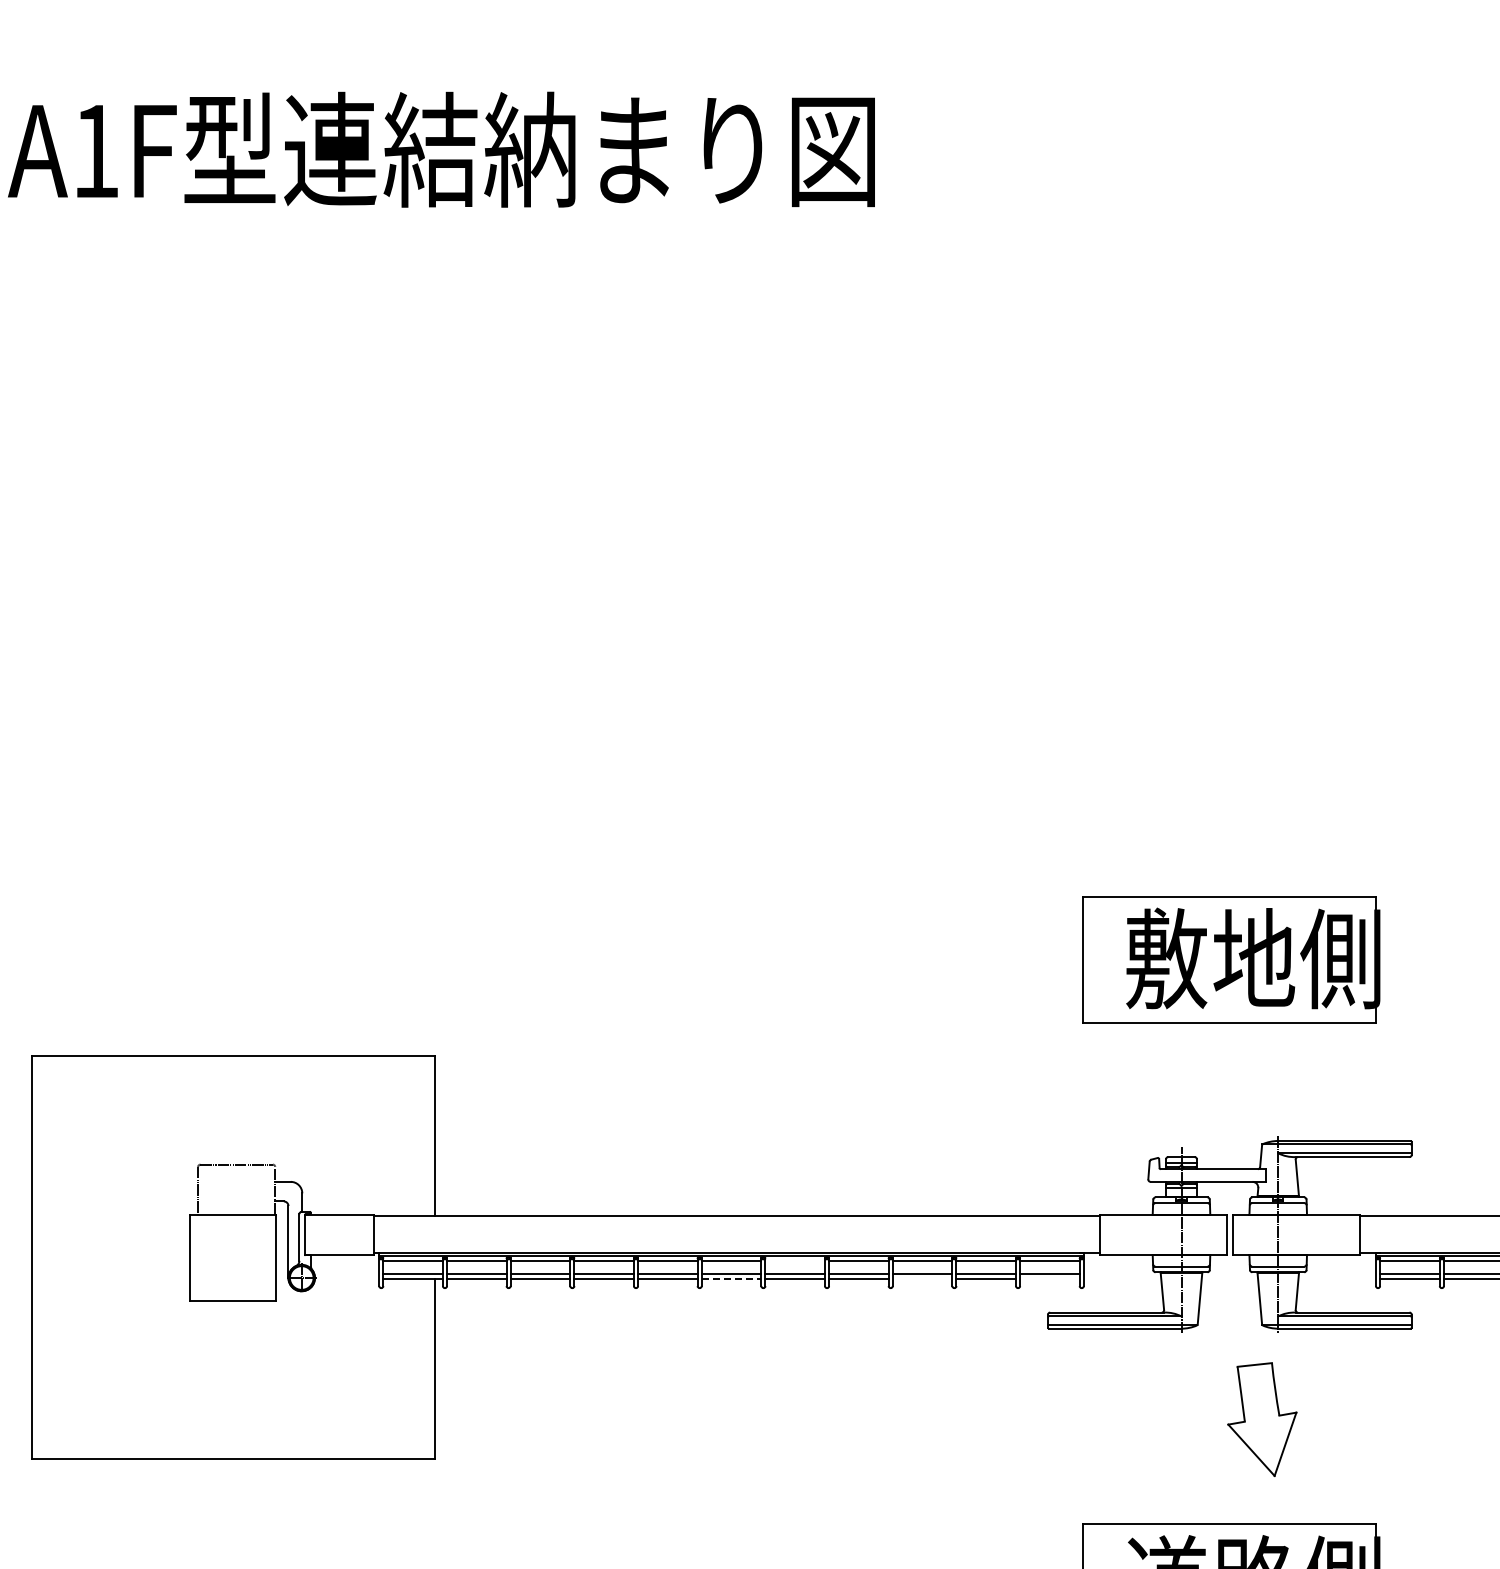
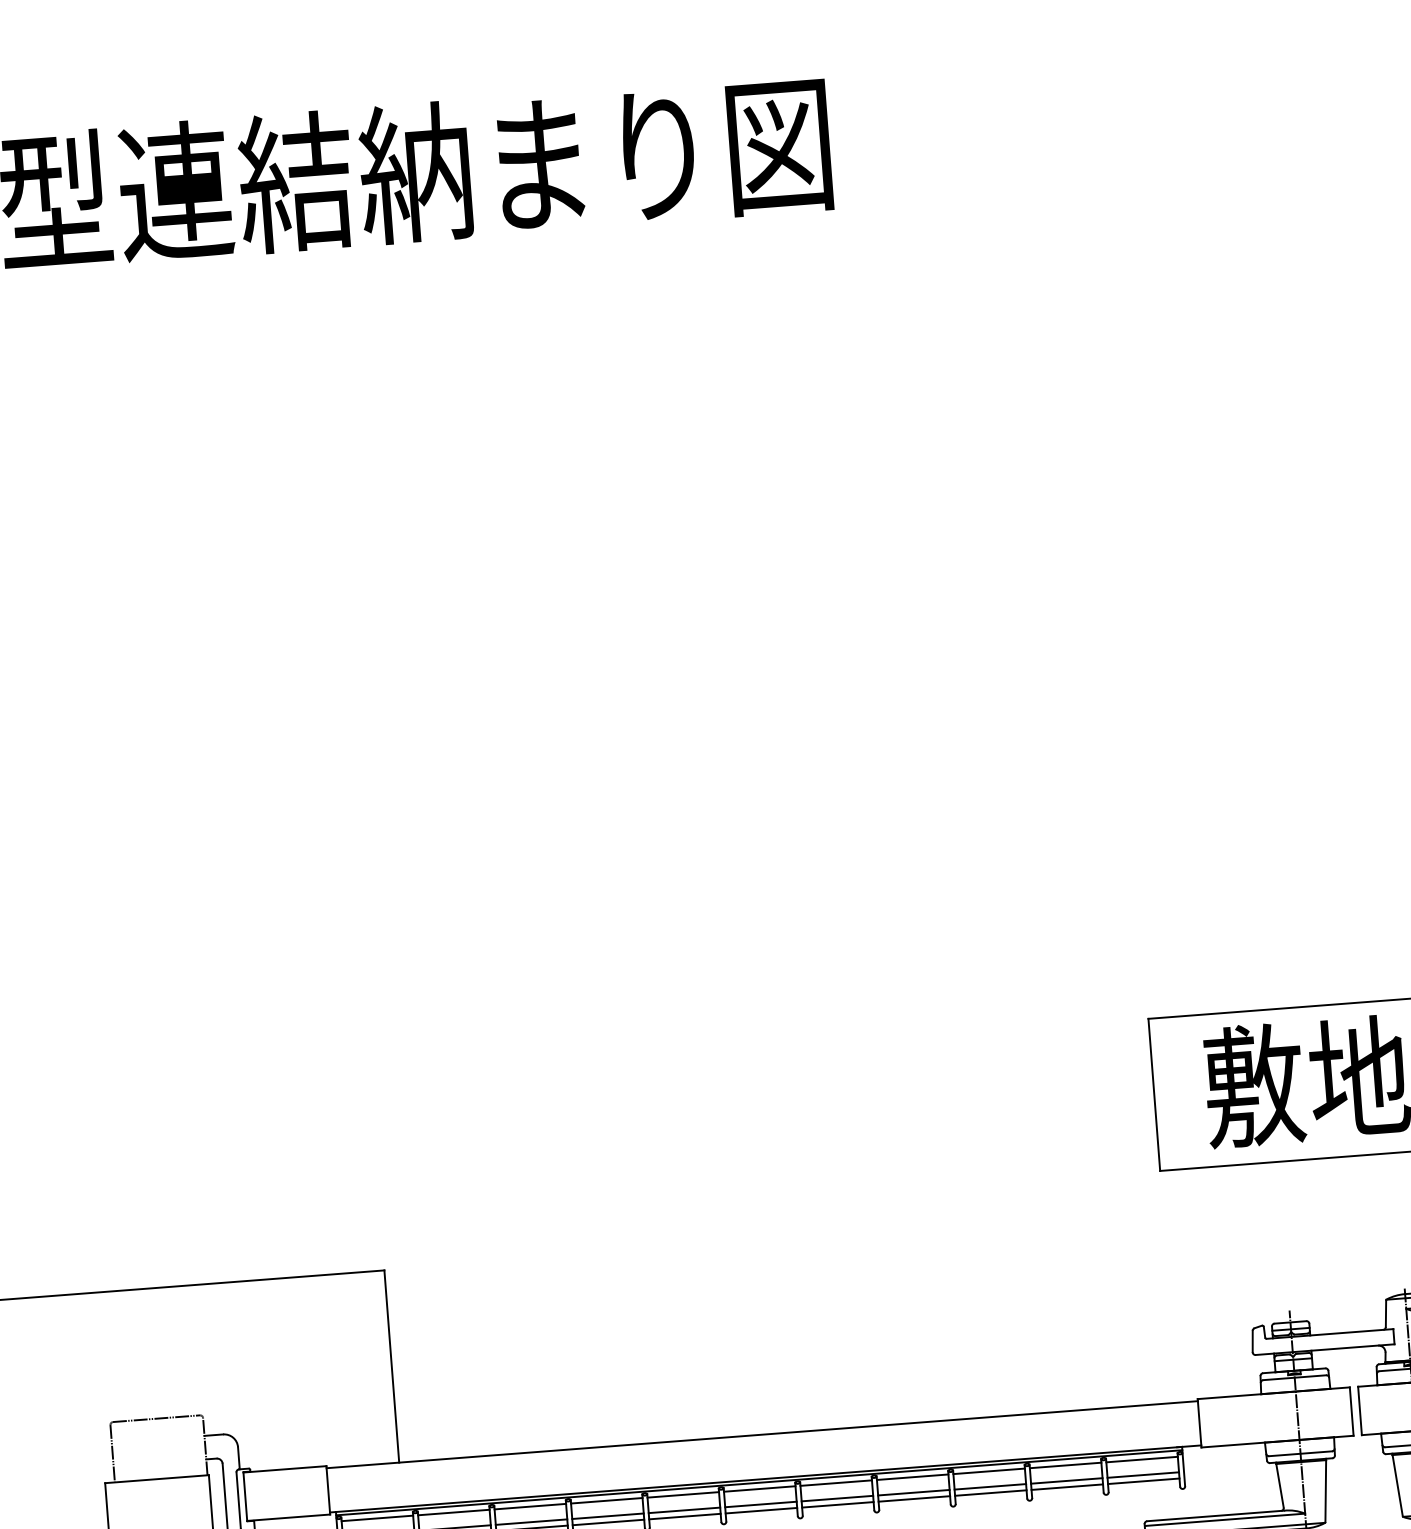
line: (794, 1261) -> (835, 1483), added
line: (731, 1279) -> (761, 1510), dashed -> solid
line: (922, 1279) -> (990, 1493), added
line: (1049, 1279) -> (1143, 1481), added

